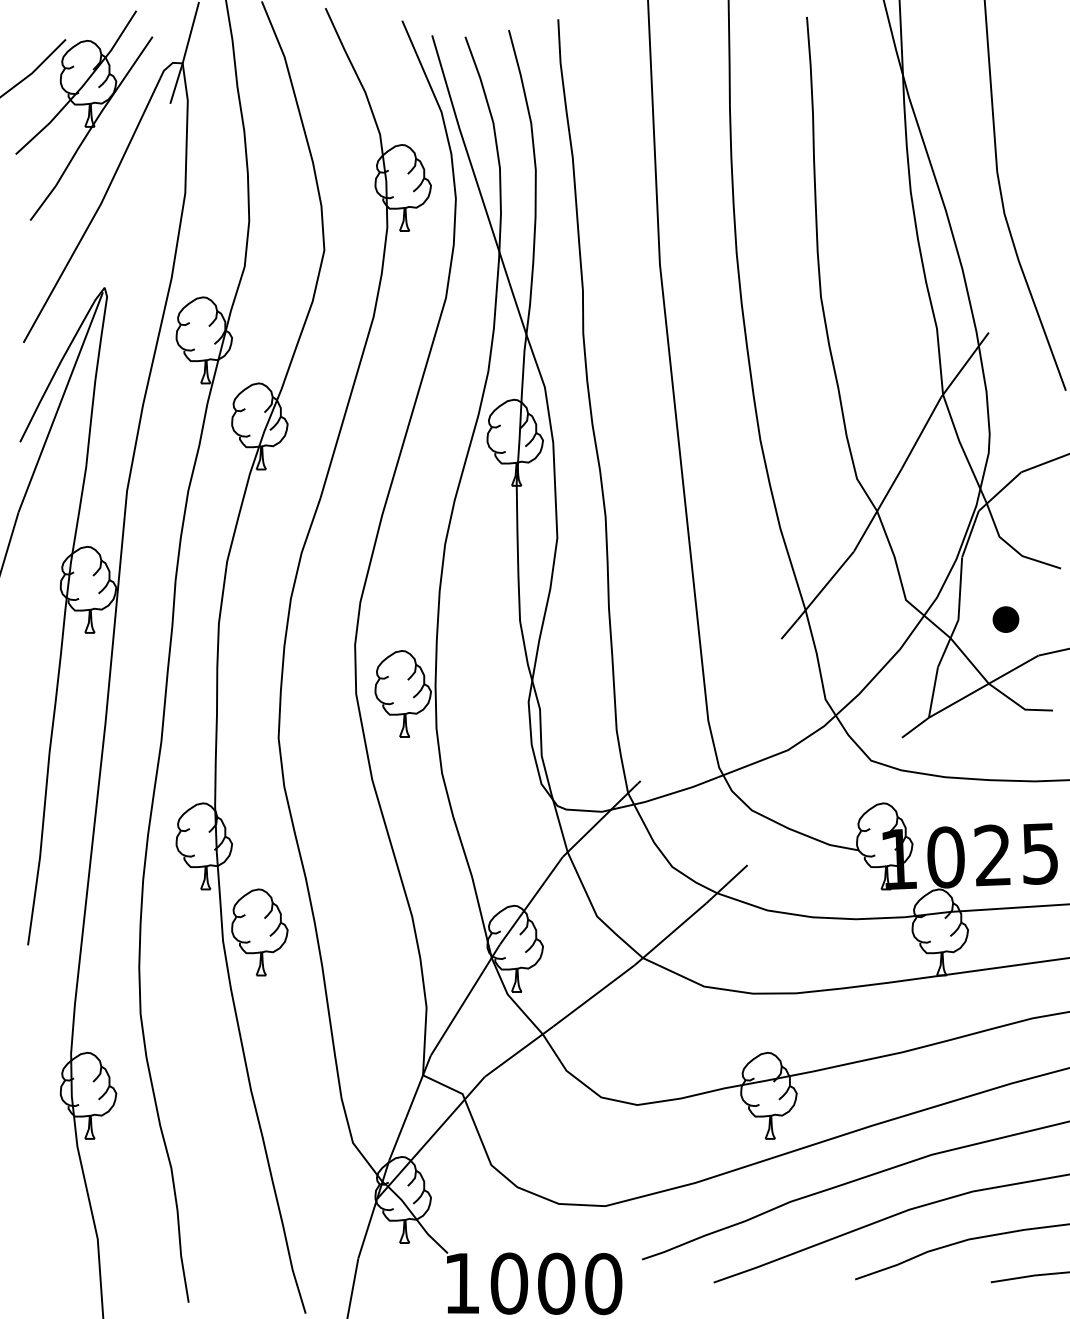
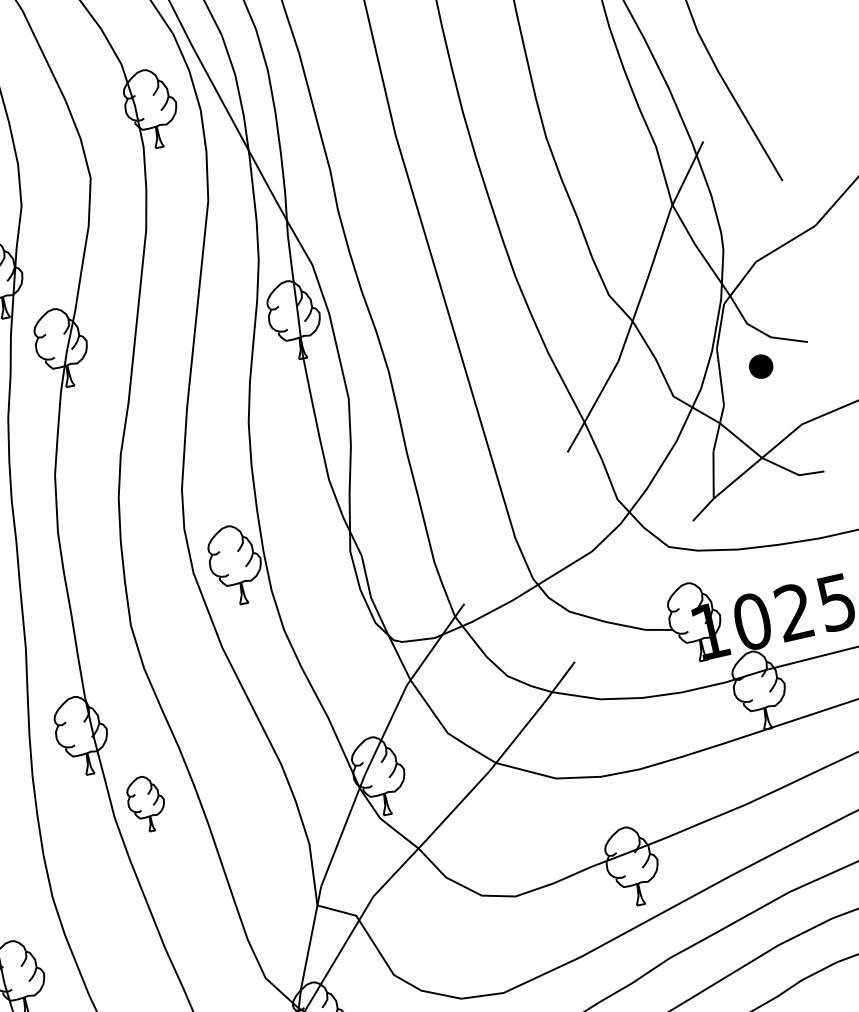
part: (1005, 619) -> (760, 366), moved
part: (259, 932) -> (146, 804), size x0.7

